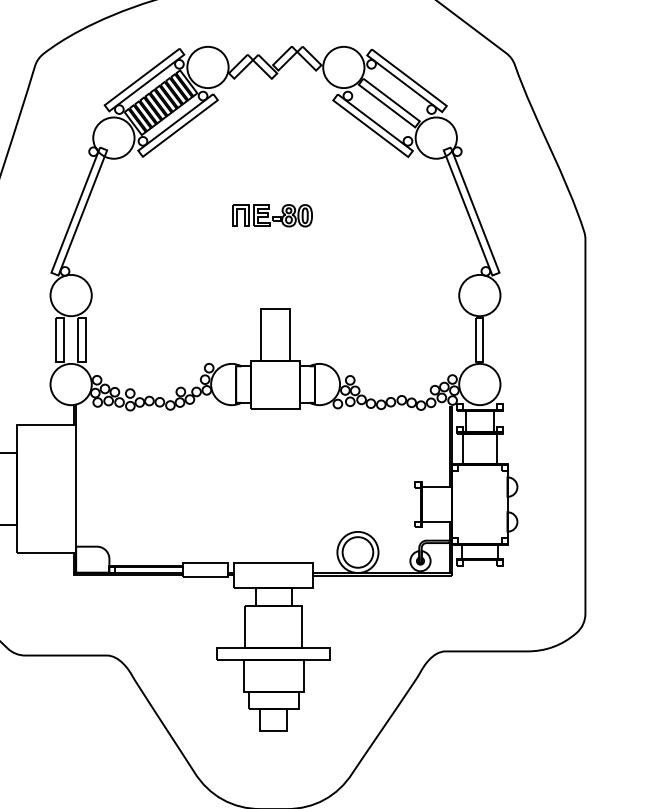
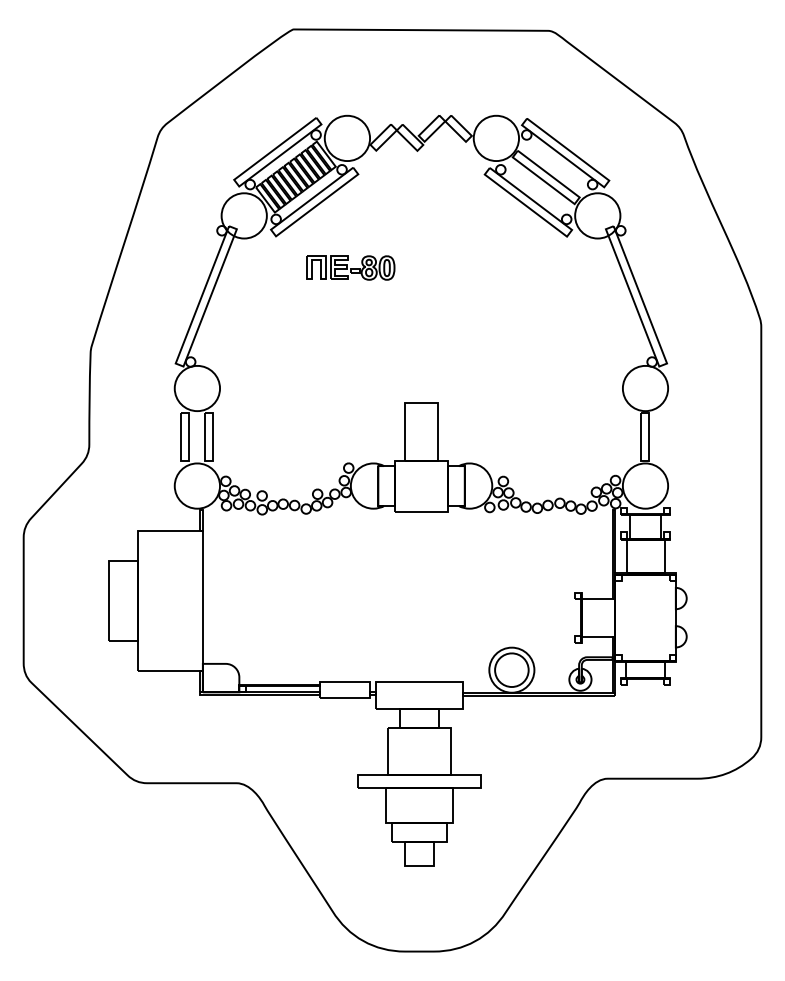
part: (271, 215) -> (350, 267), moved

